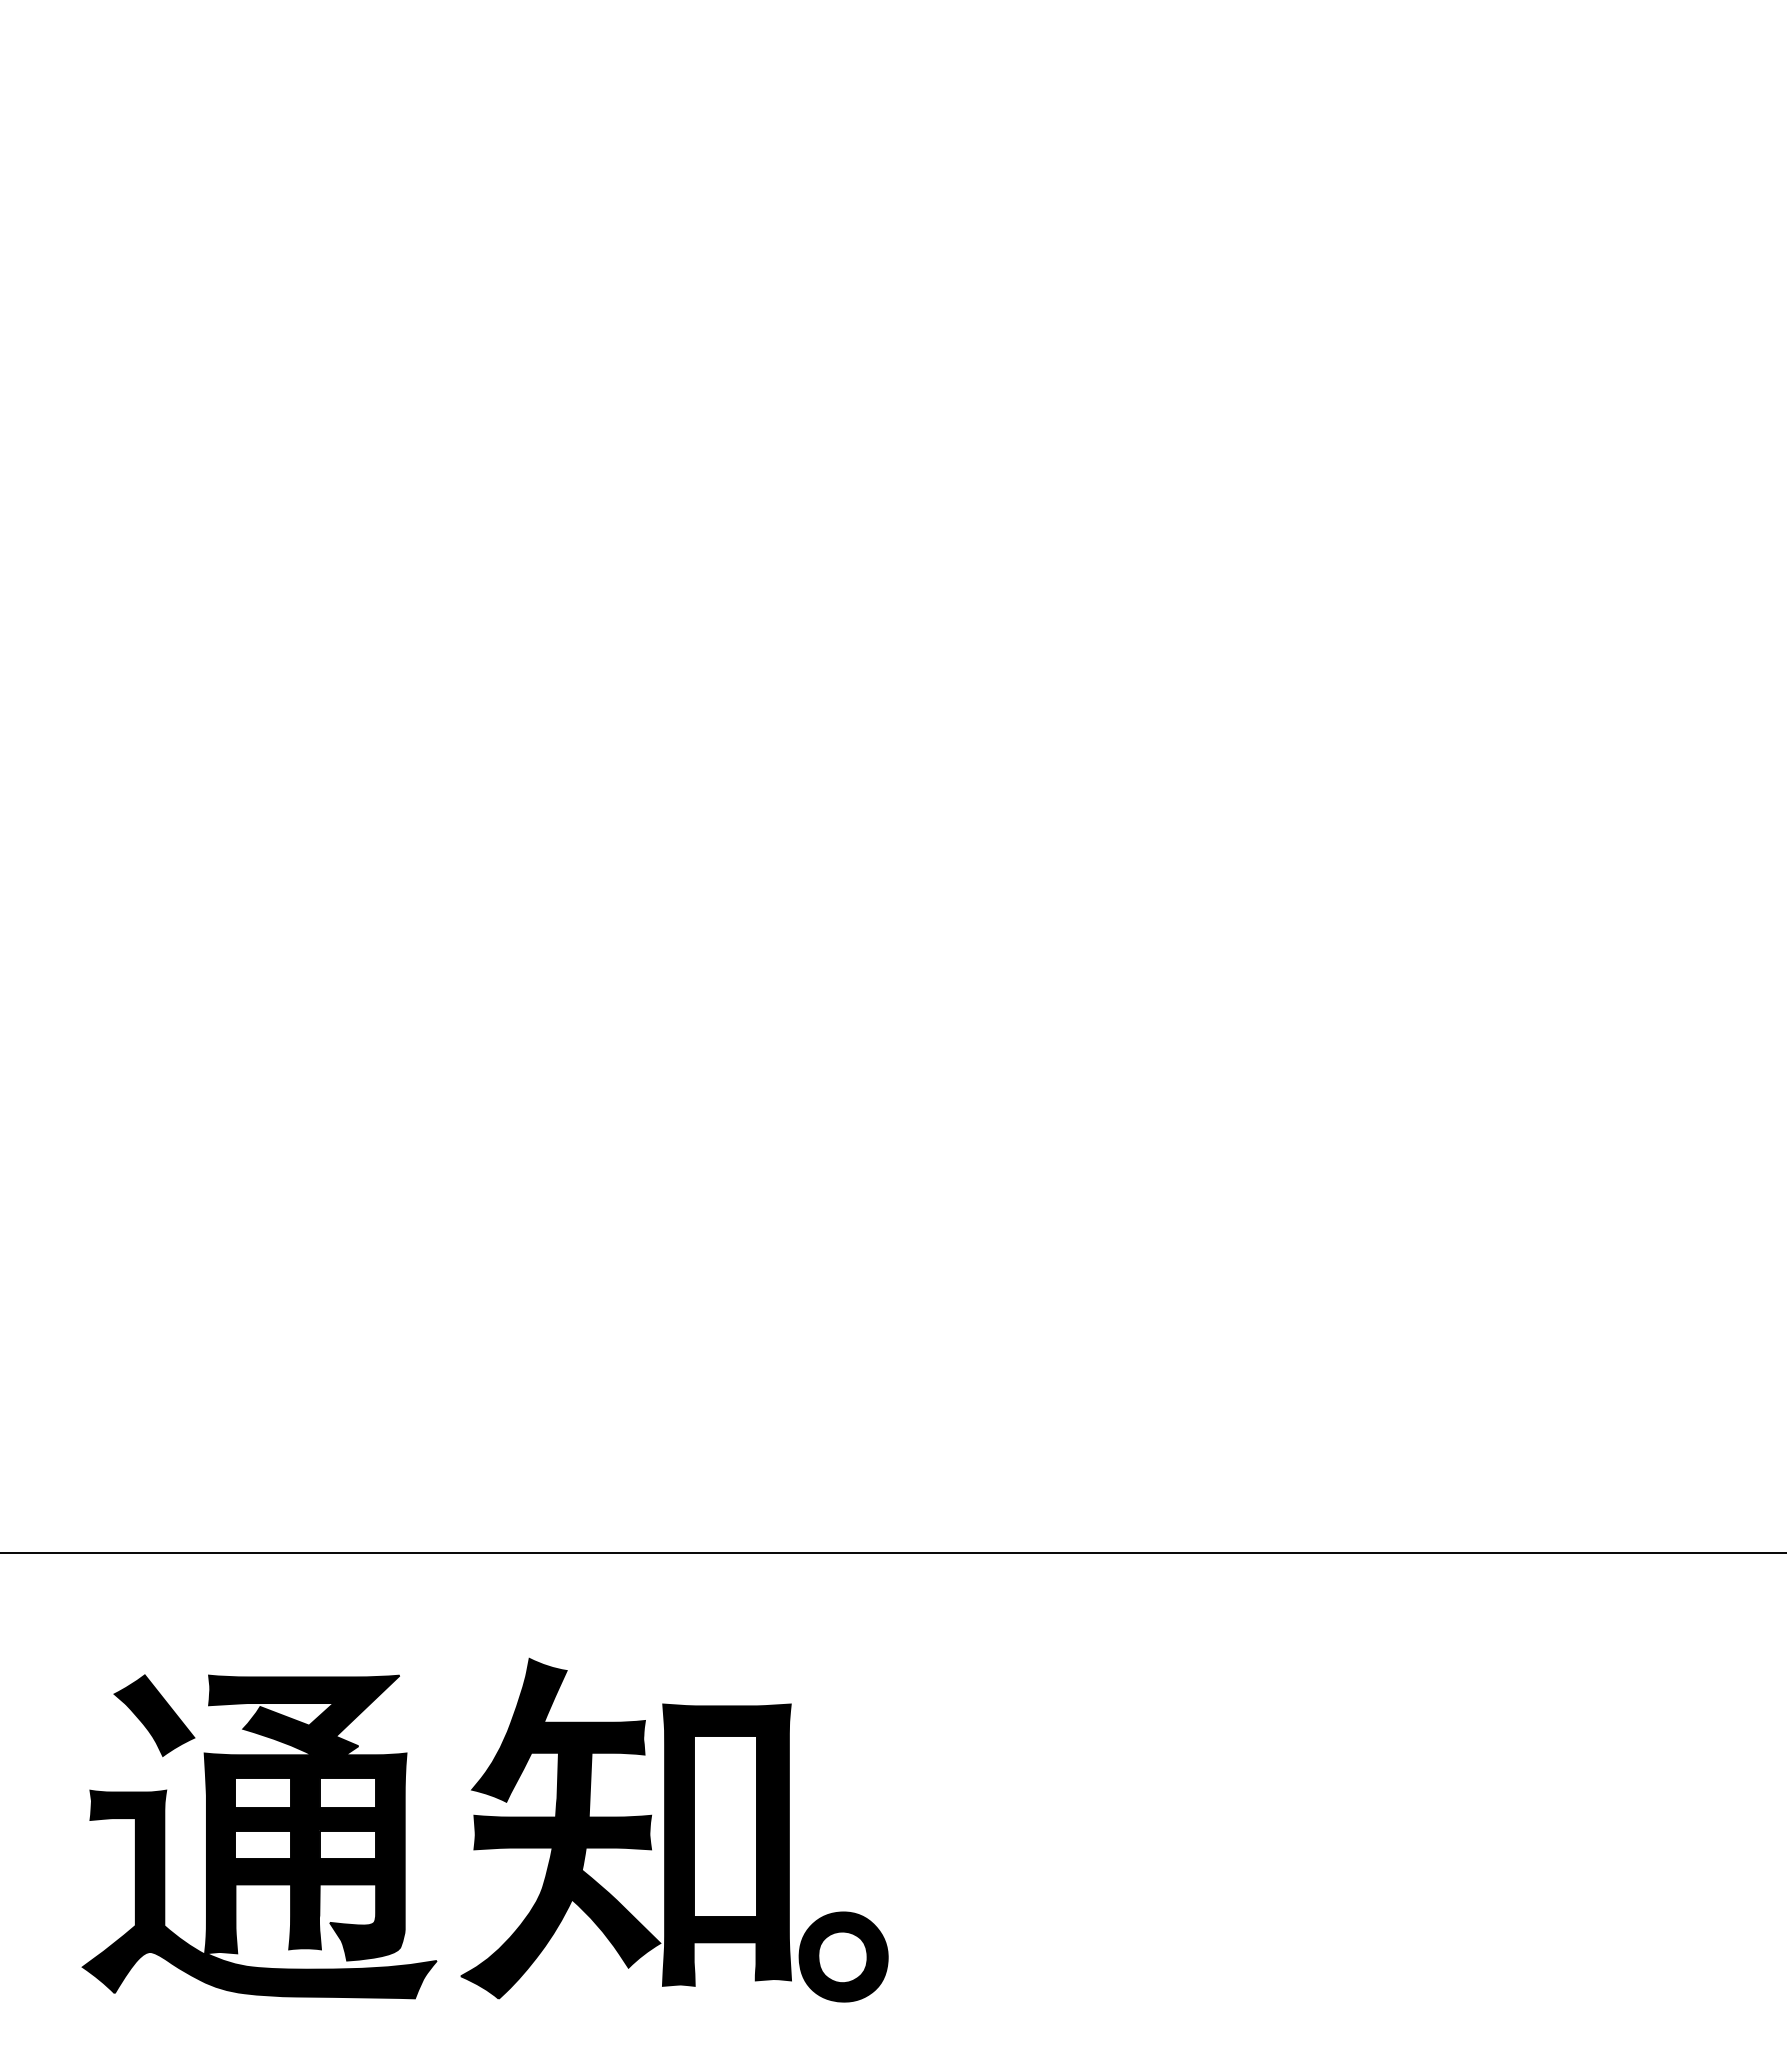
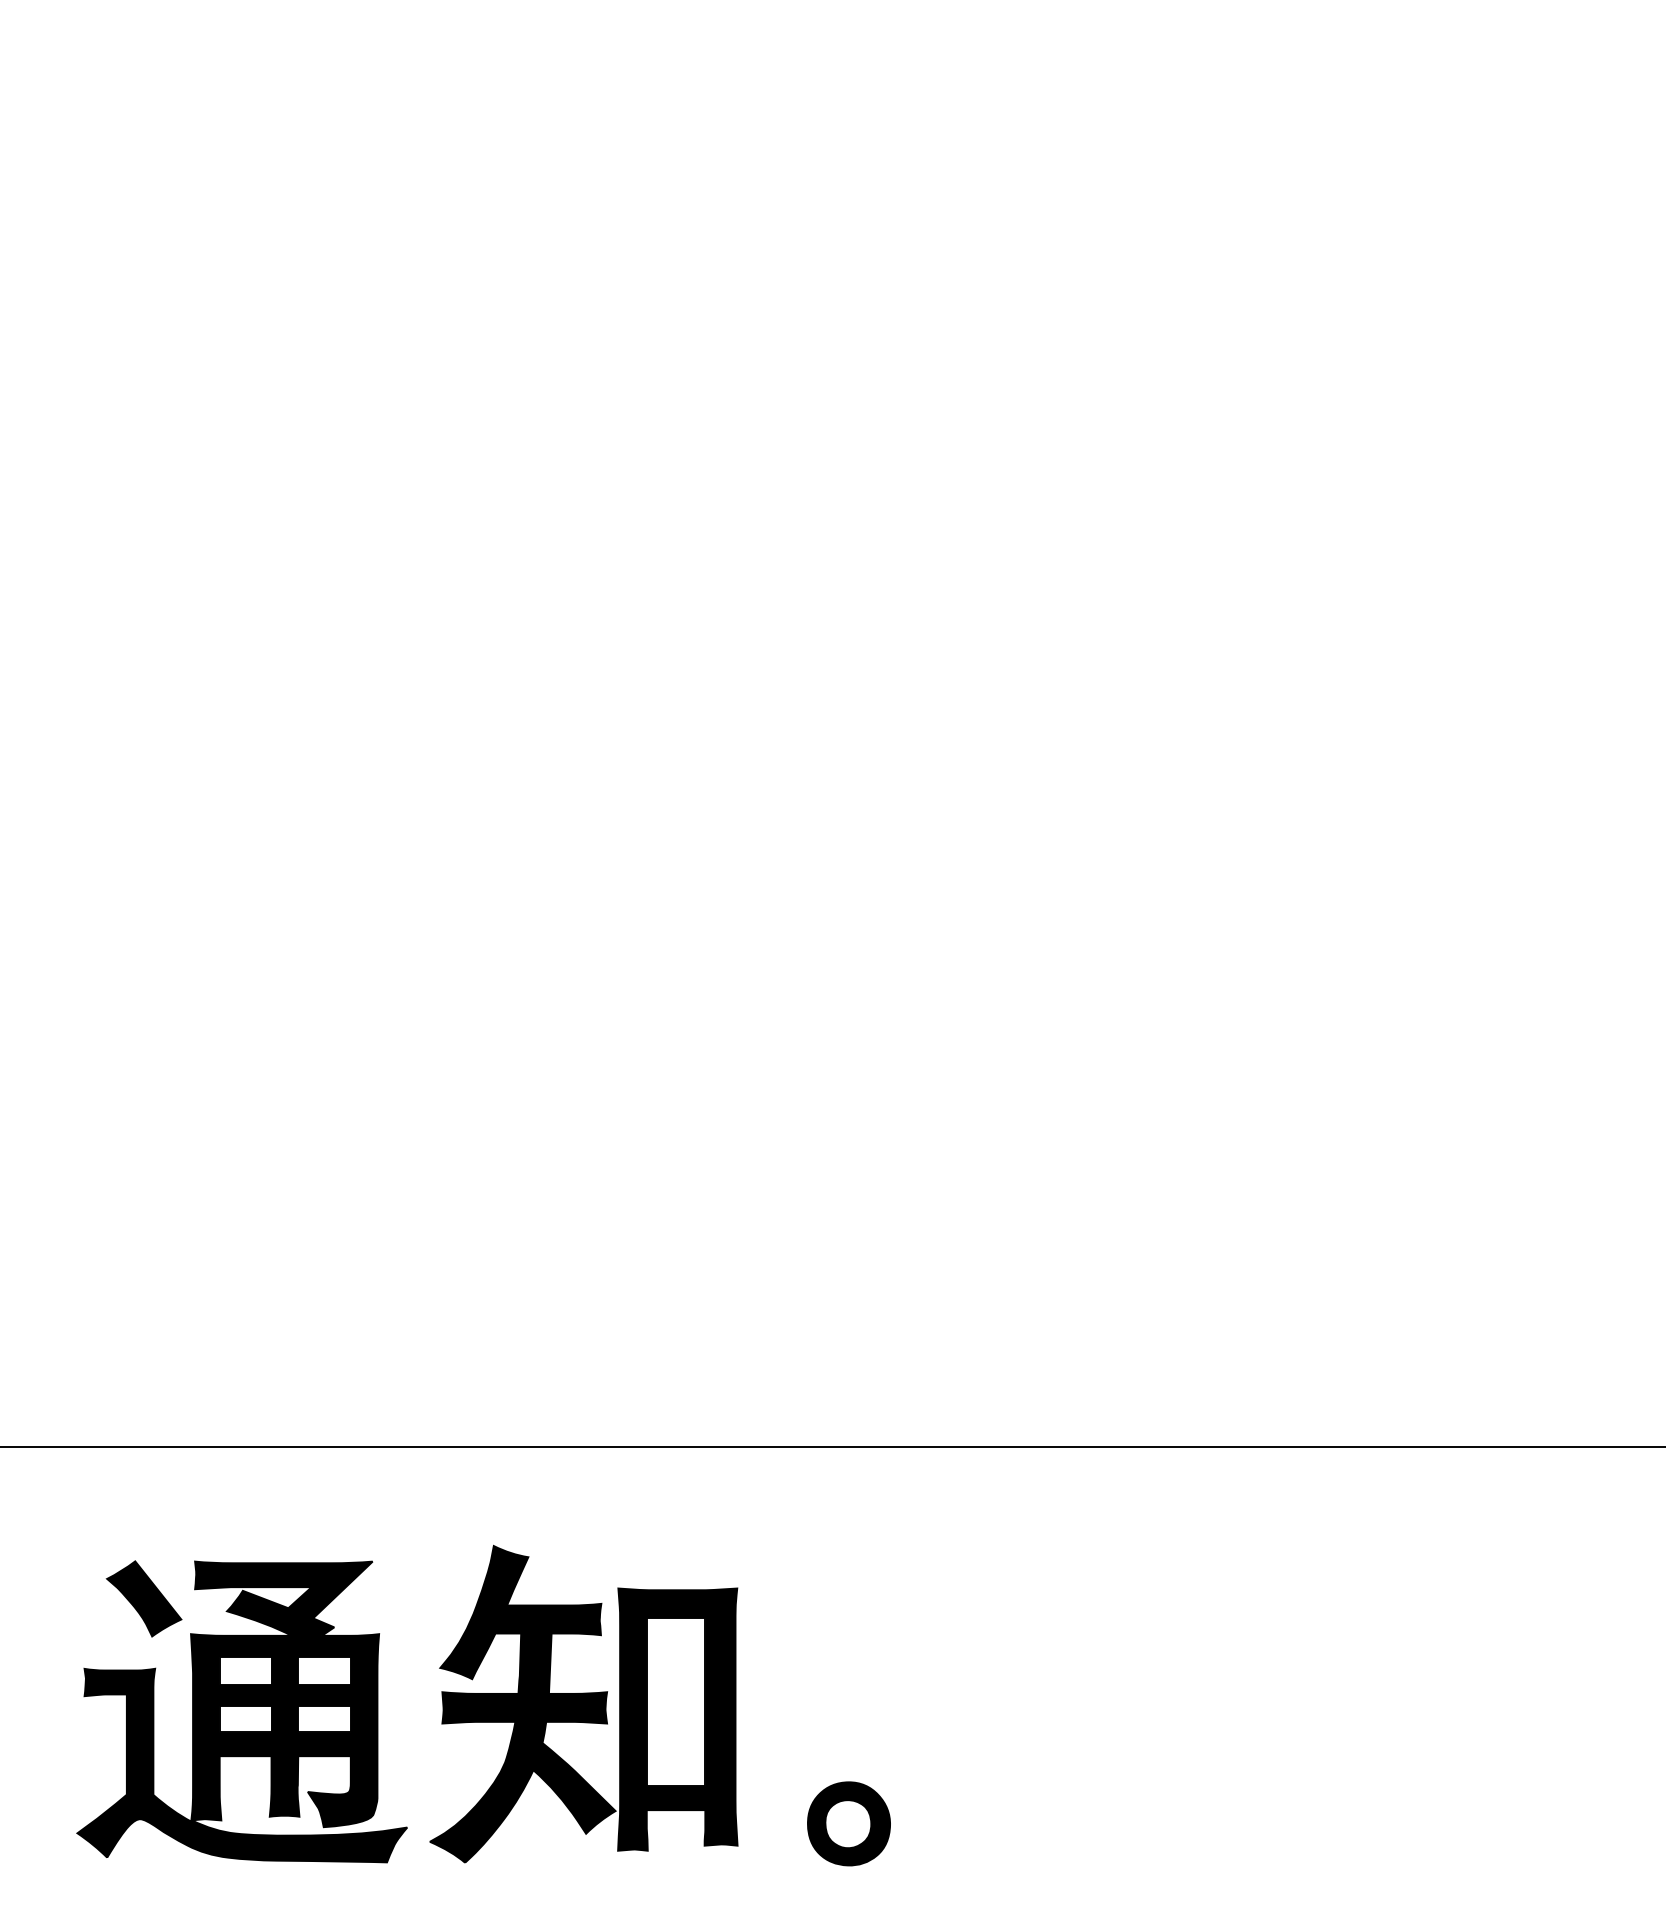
part: (843, 1956) -> (848, 1823), moved

